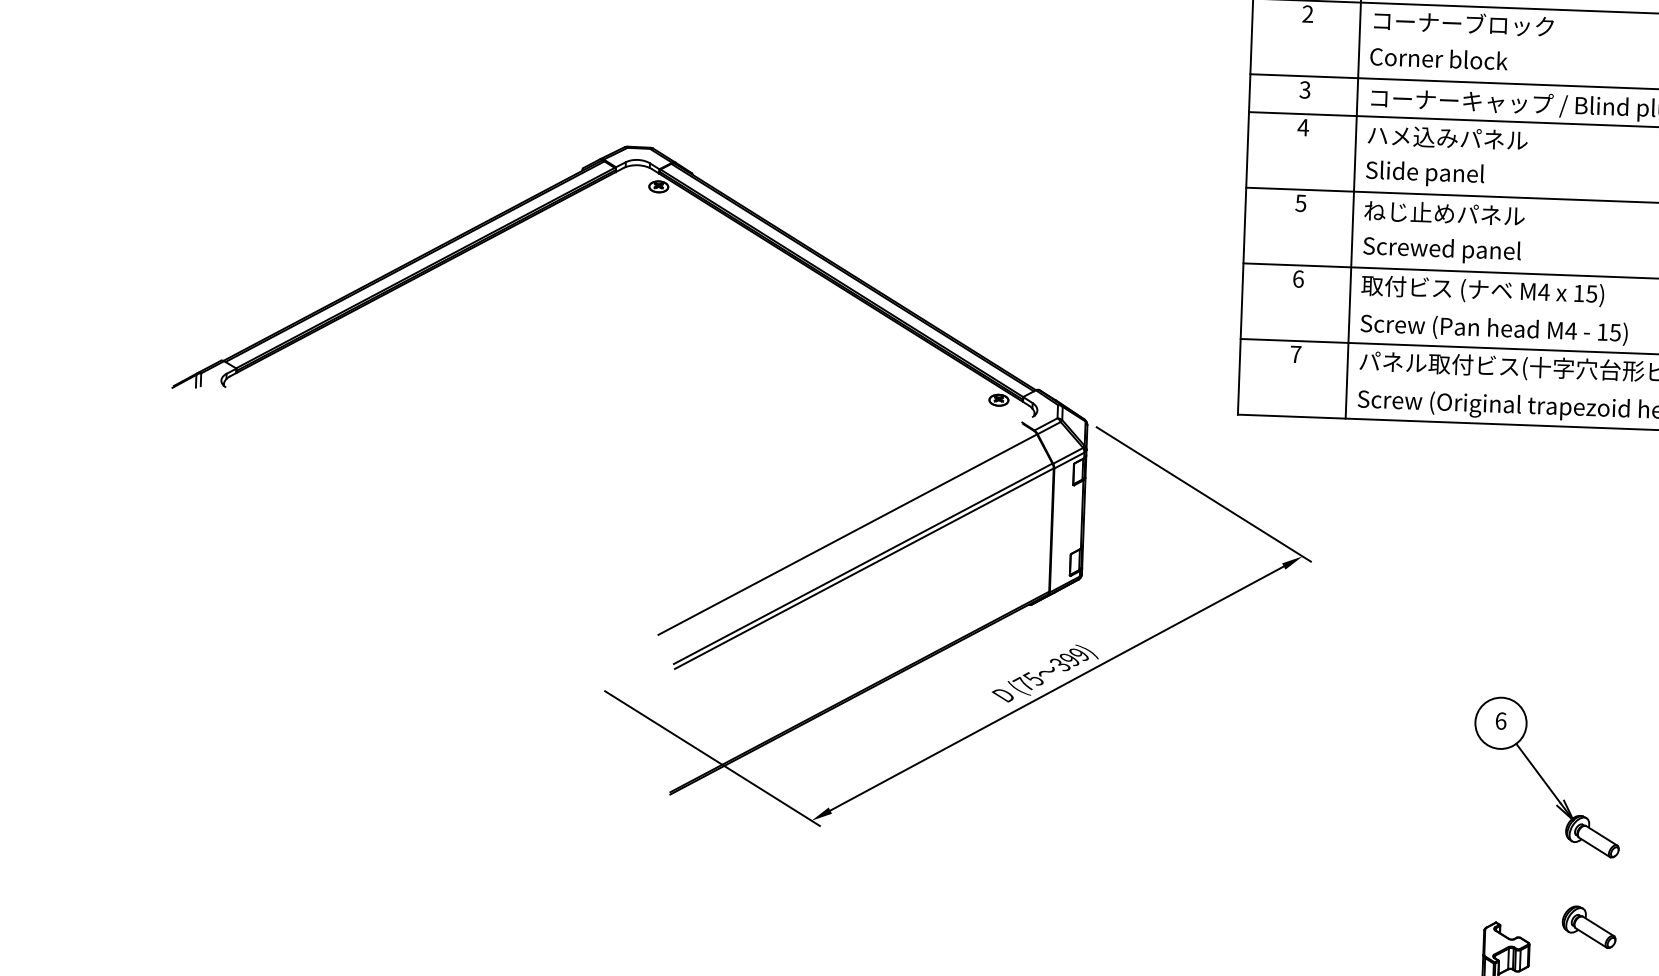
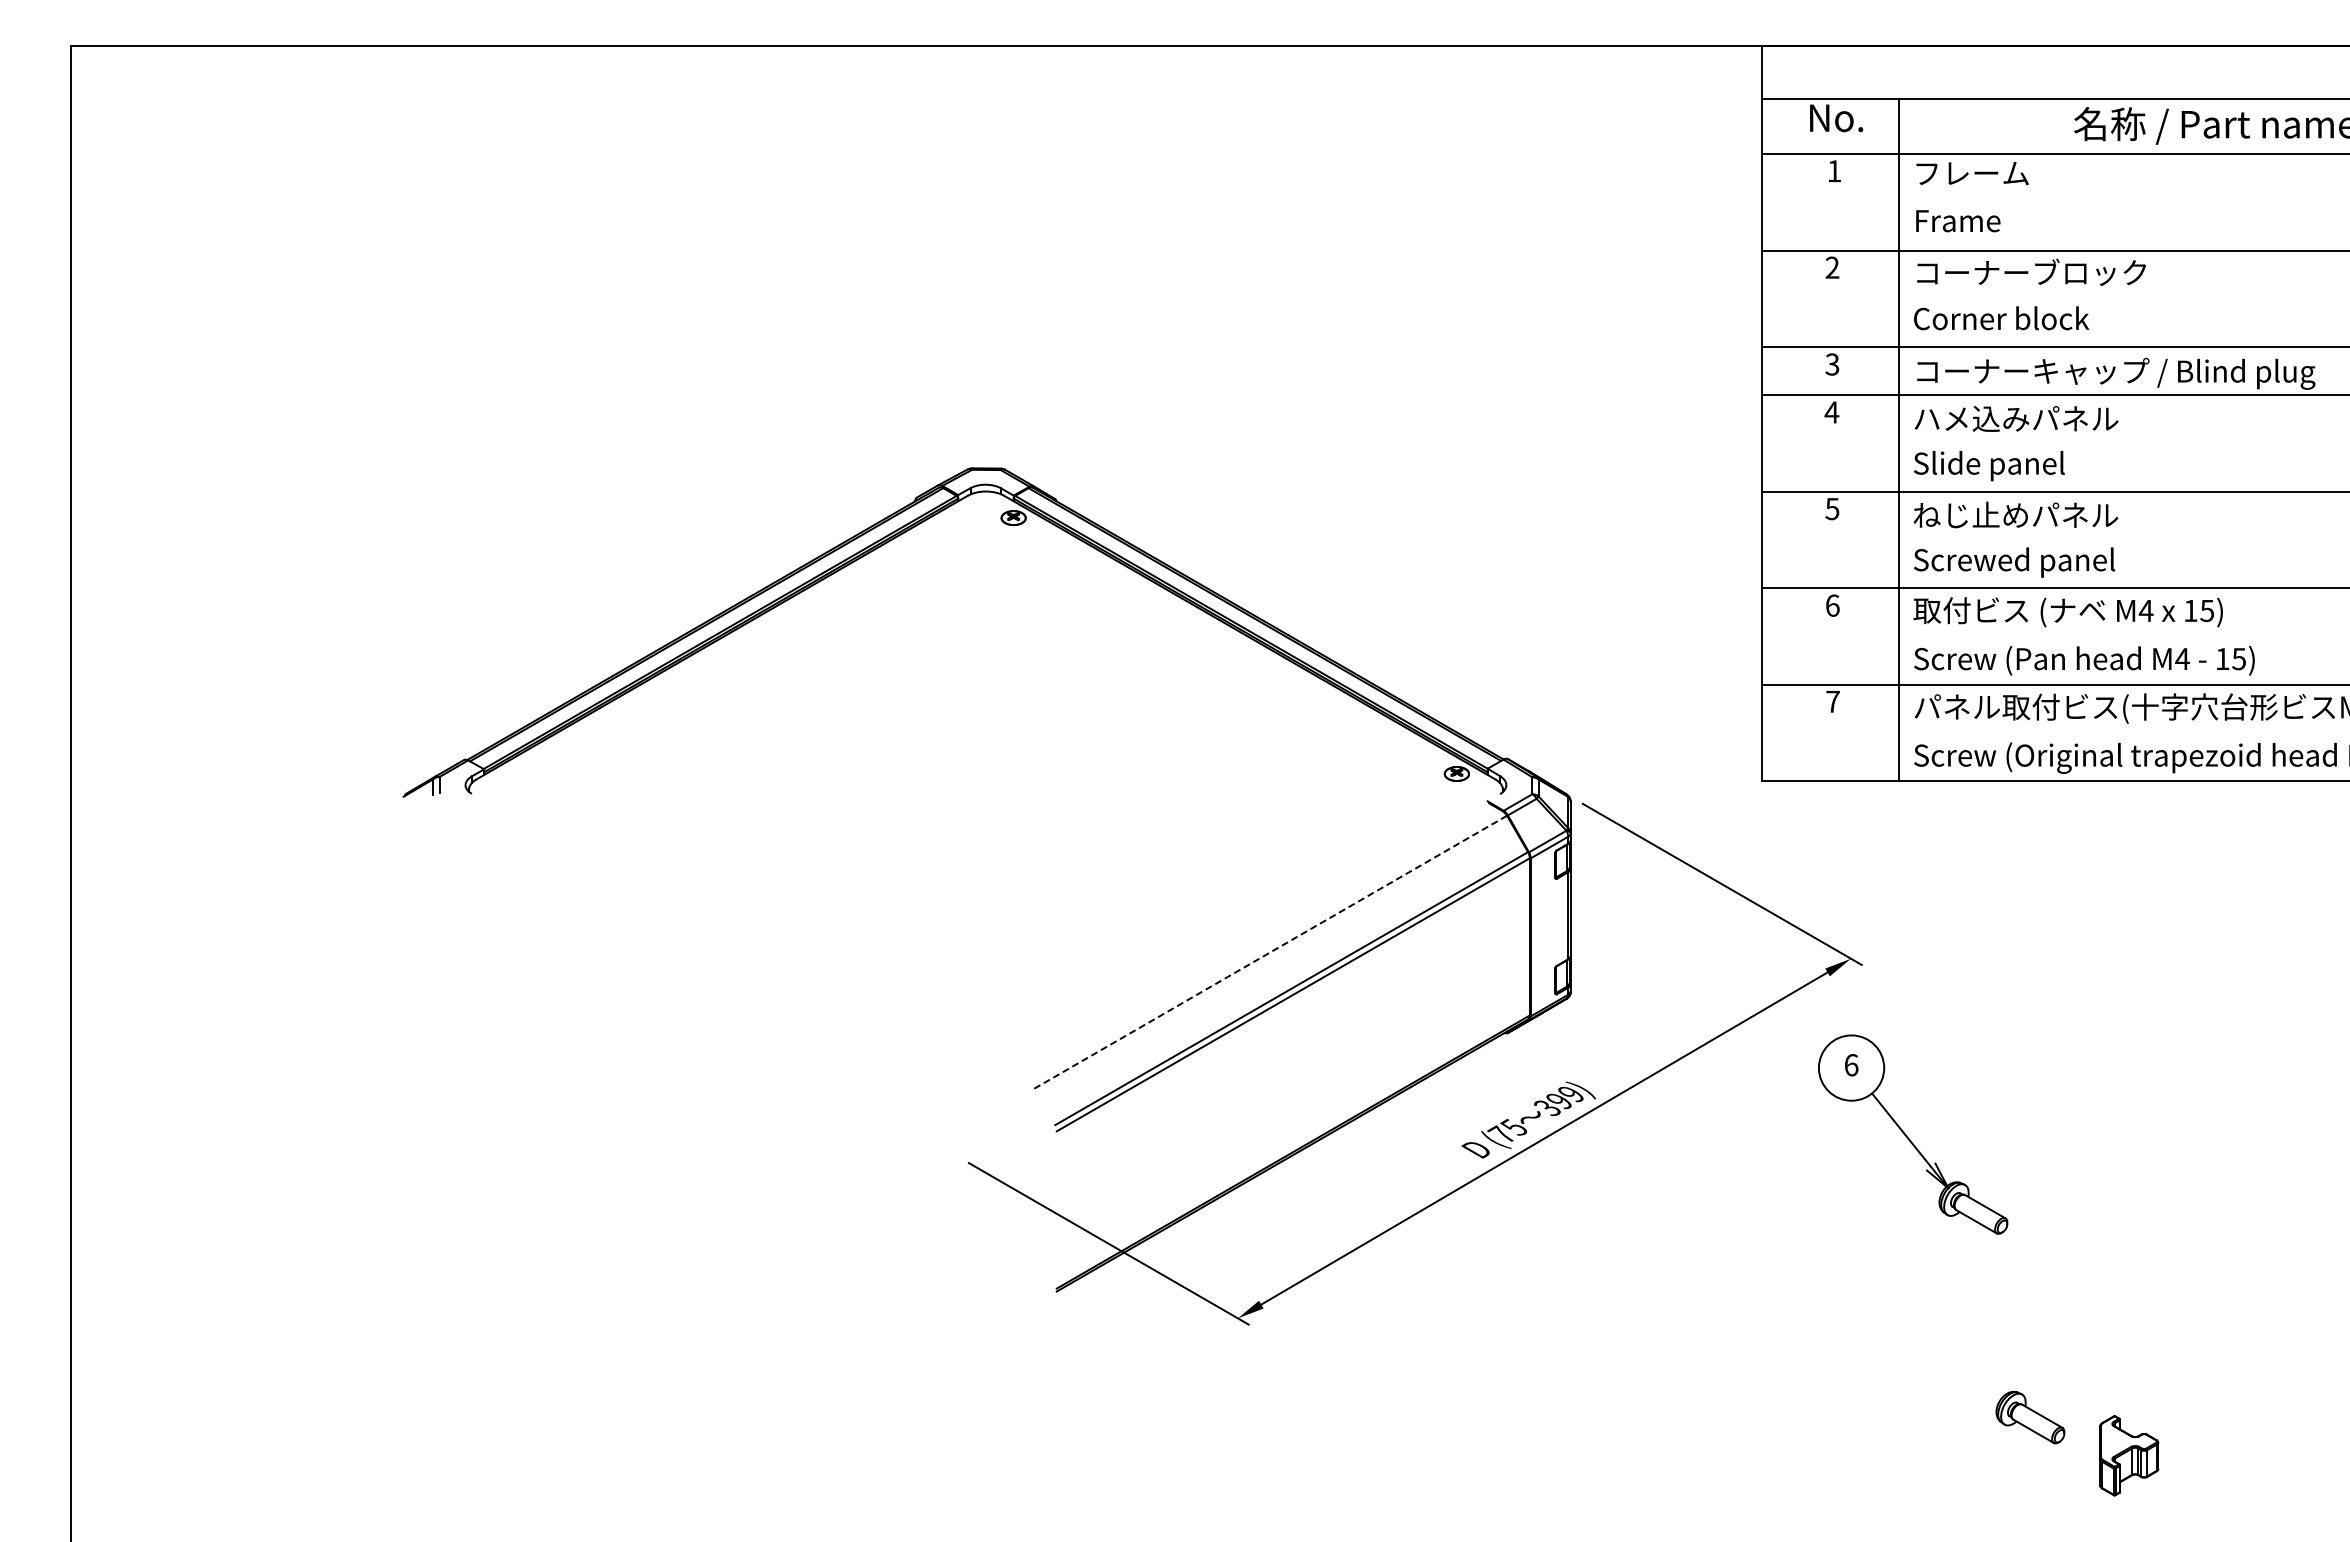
line: (847, 534) -> (1270, 952), solid -> dashed
part: (1547, 777) -> (1913, 1134), moved
part: (1589, 927) -> (2030, 1417), moved

